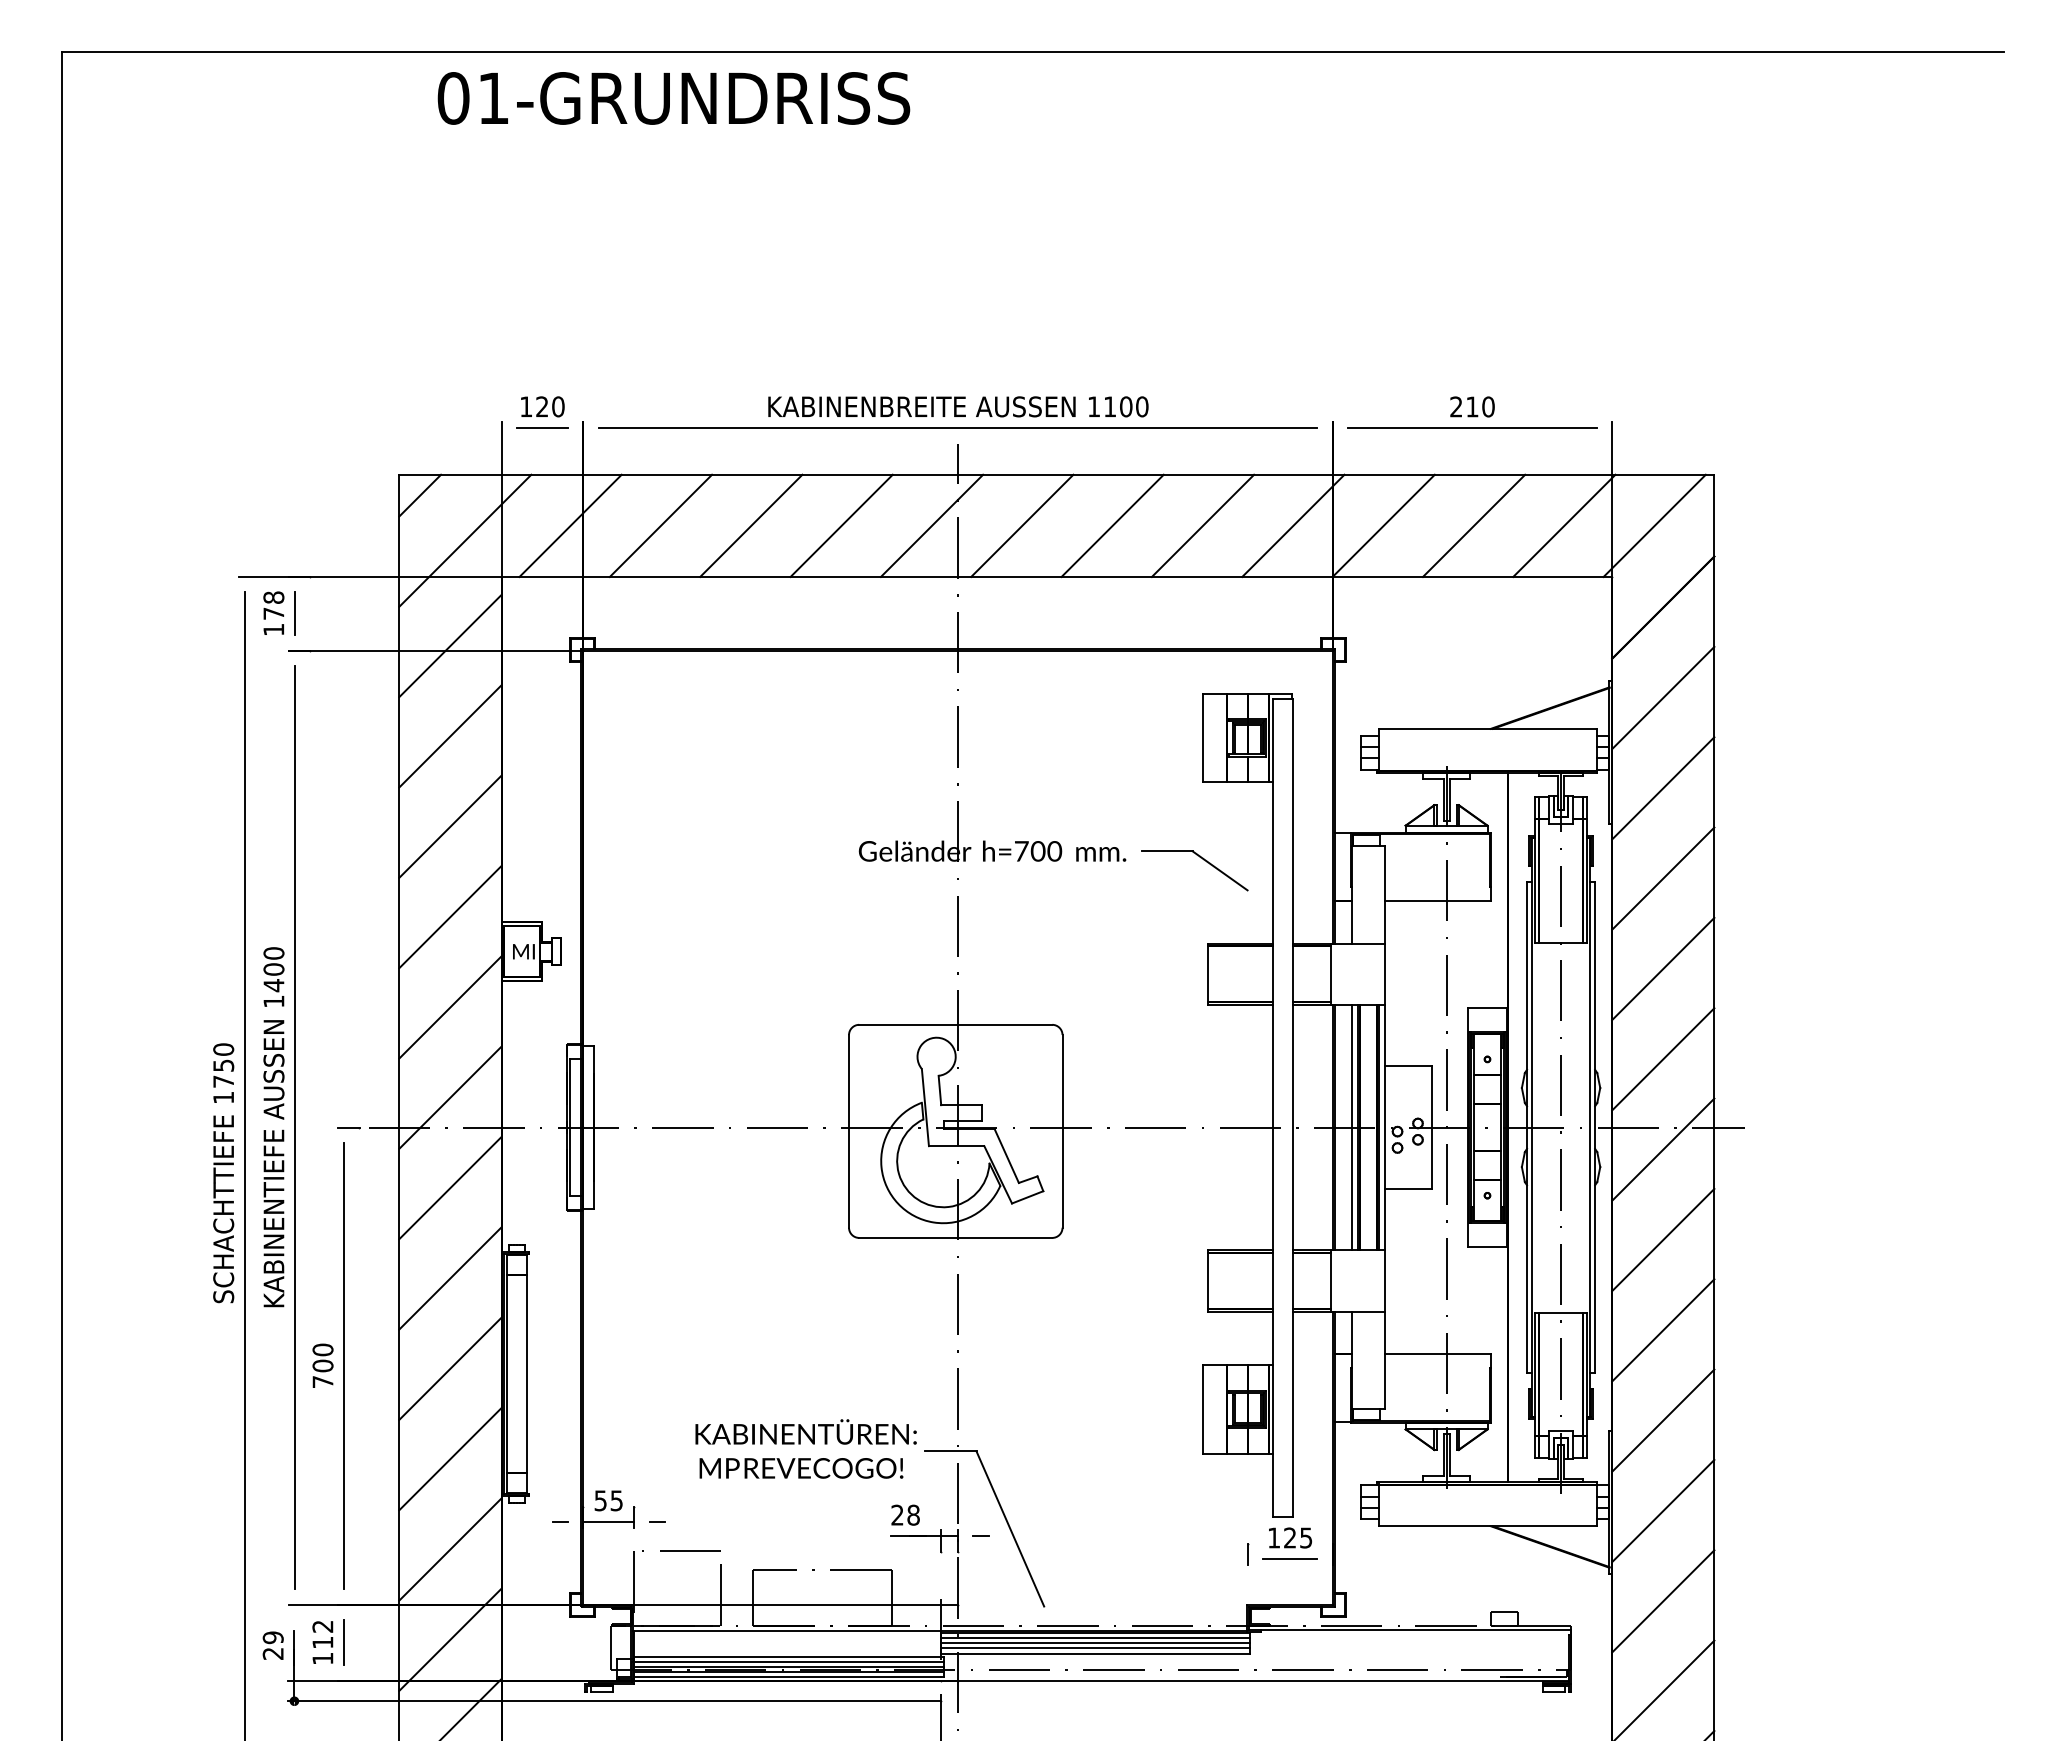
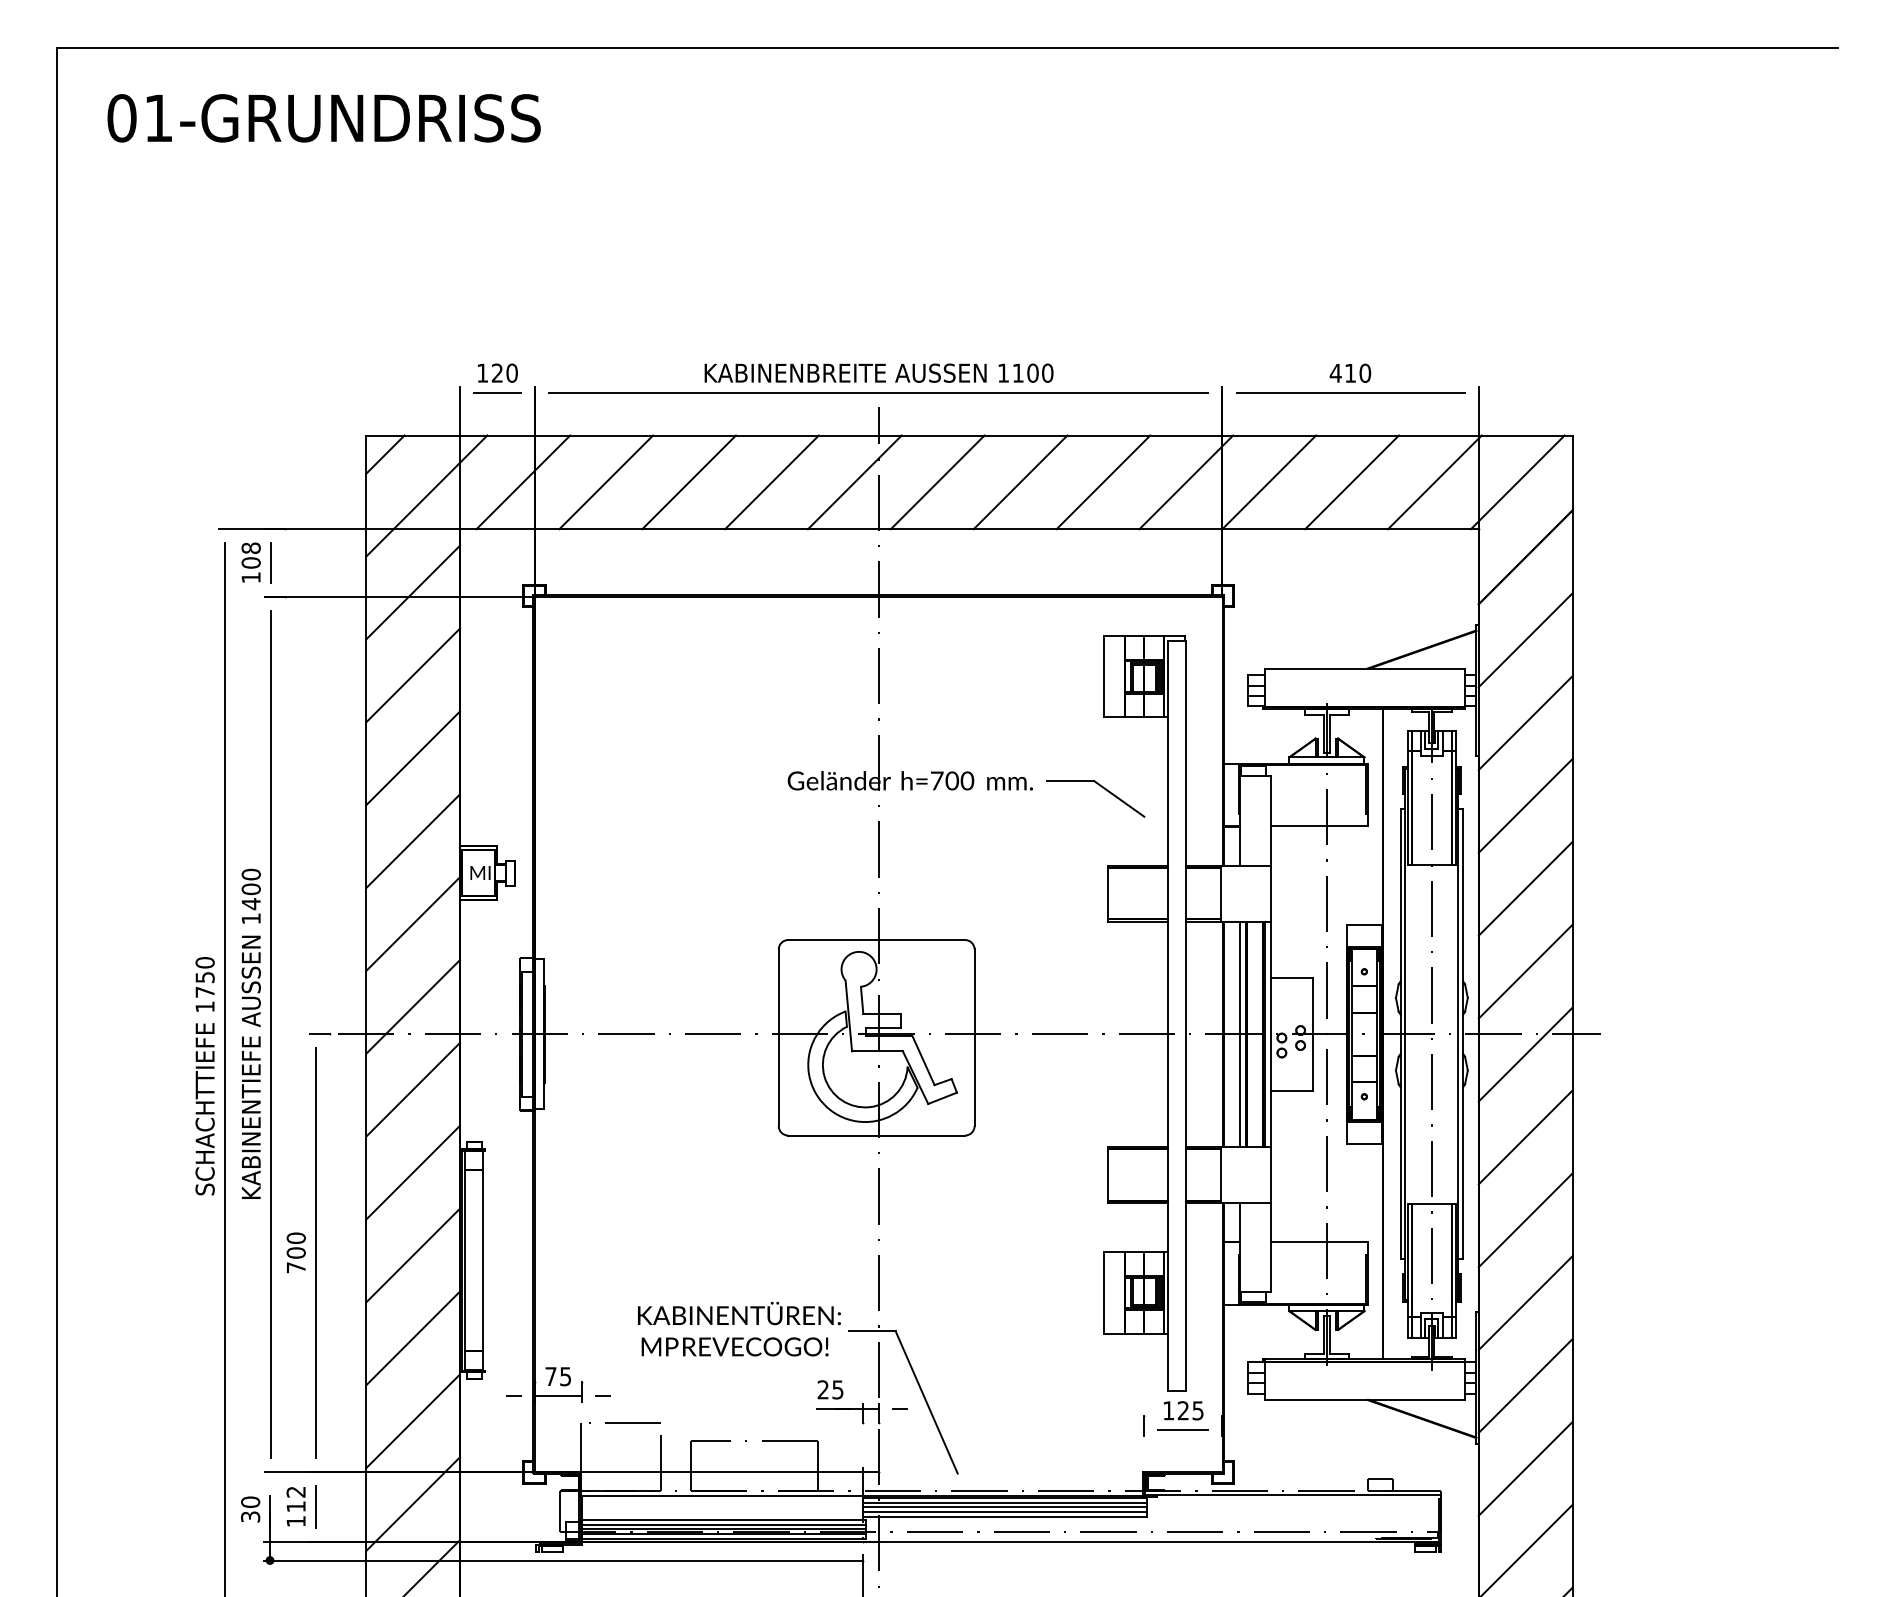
text: (673, 98) -> (323, 118), moved
text: (1455, 406) -> (1335, 372), 210 -> 410
text: (273, 613) -> (250, 562), 178 -> 108
text: (600, 1500) -> (550, 1376), 55 -> 75
text: (913, 1514) -> (837, 1389), 28 -> 25
text: (273, 1645) -> (250, 1509), 29 -> 30

